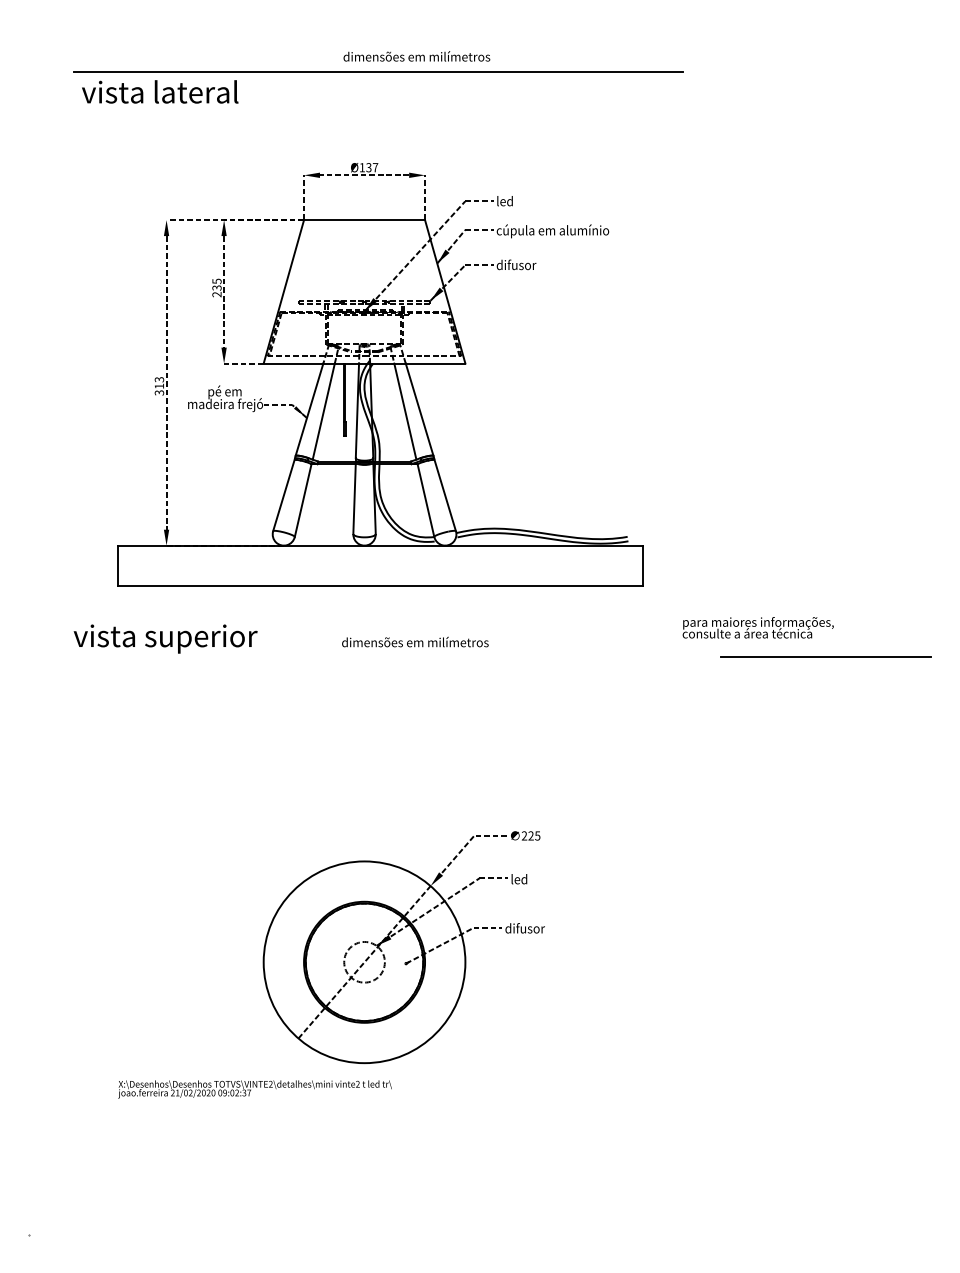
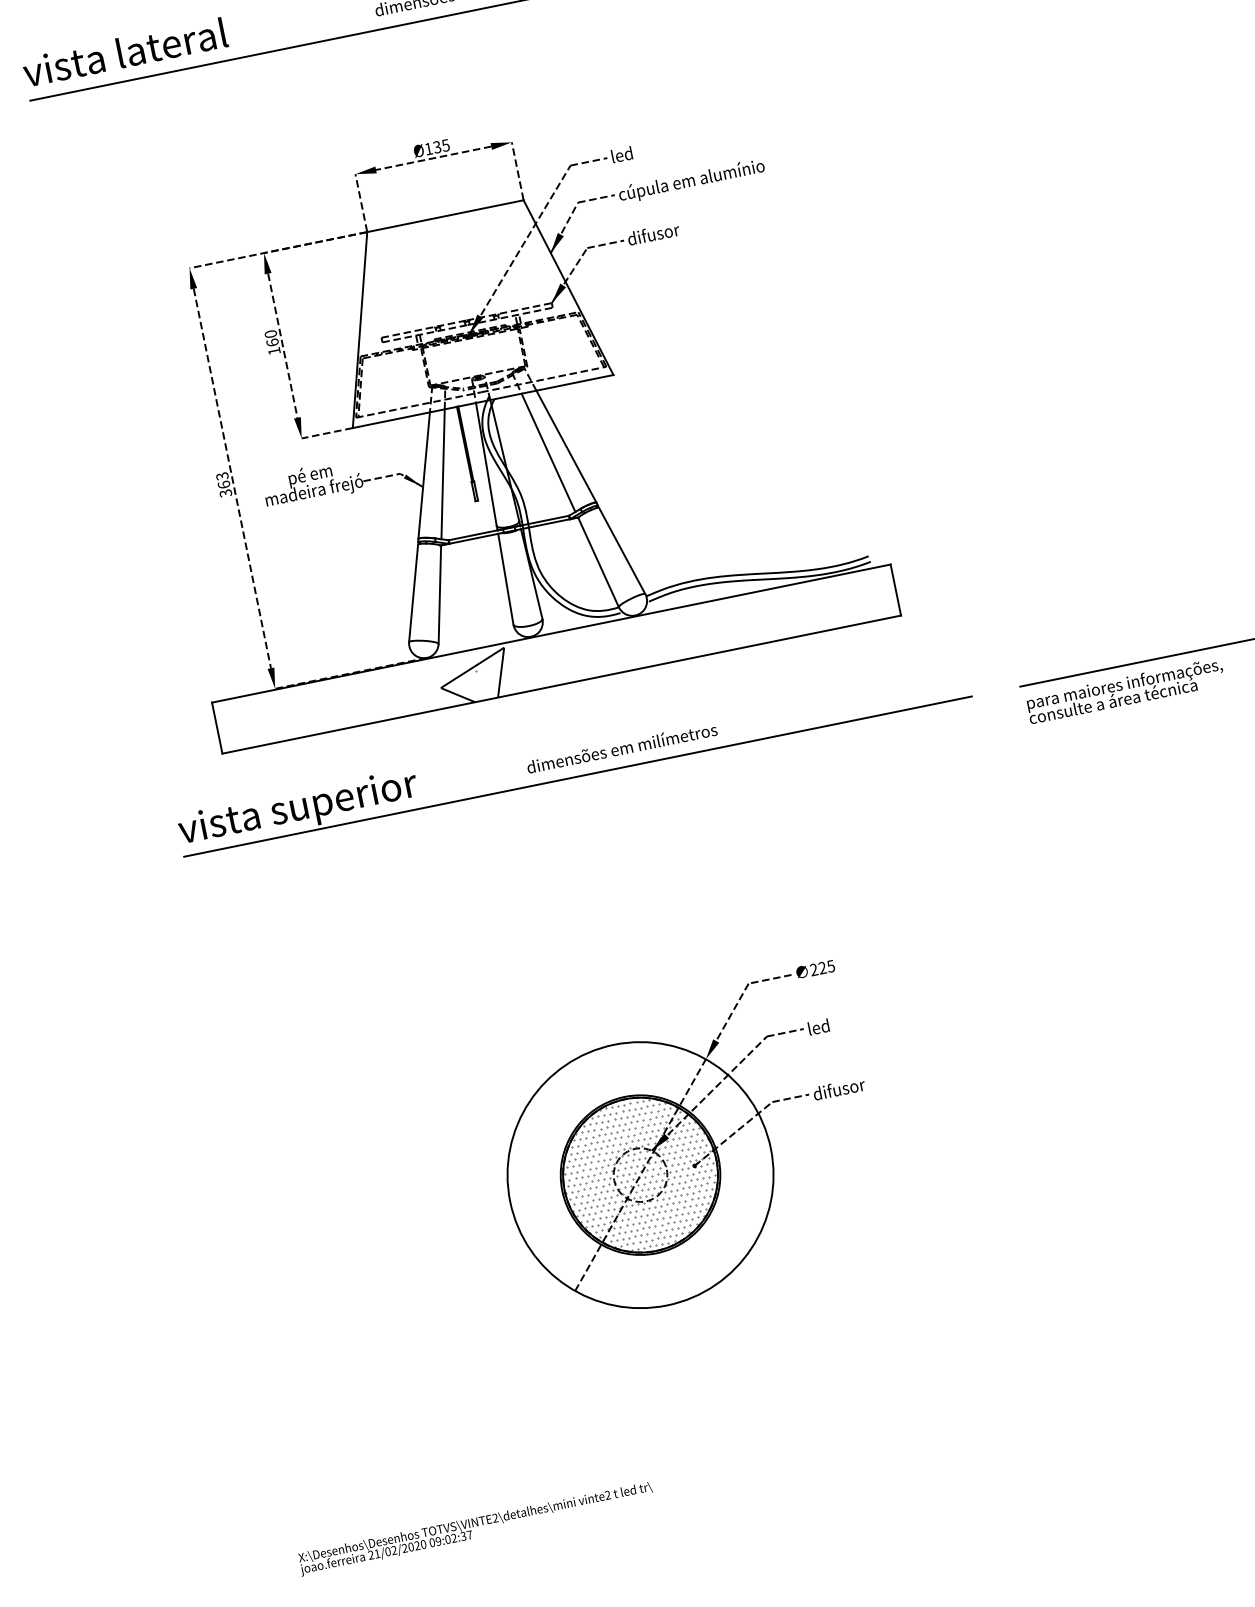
text: (160, 91) -> (125, 51), moved
text: (375, 167) -> (445, 145), Ø137 -> Ø135
text: (216, 287) -> (271, 342), 235 -> 160
text: (159, 385) -> (223, 483), 313 -> 363
hatch: (315, 567) -> (473, 677), added
text: (757, 627) -> (1124, 690), moved
line: (378, 656) -> (578, 776), added
hatch: (364, 961) -> (640, 1174), added
text: (254, 1089) -> (475, 1529), moved

